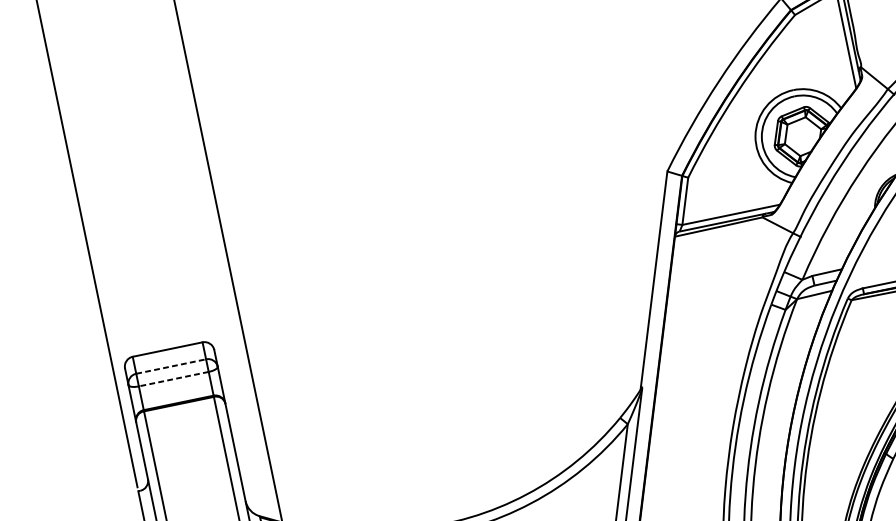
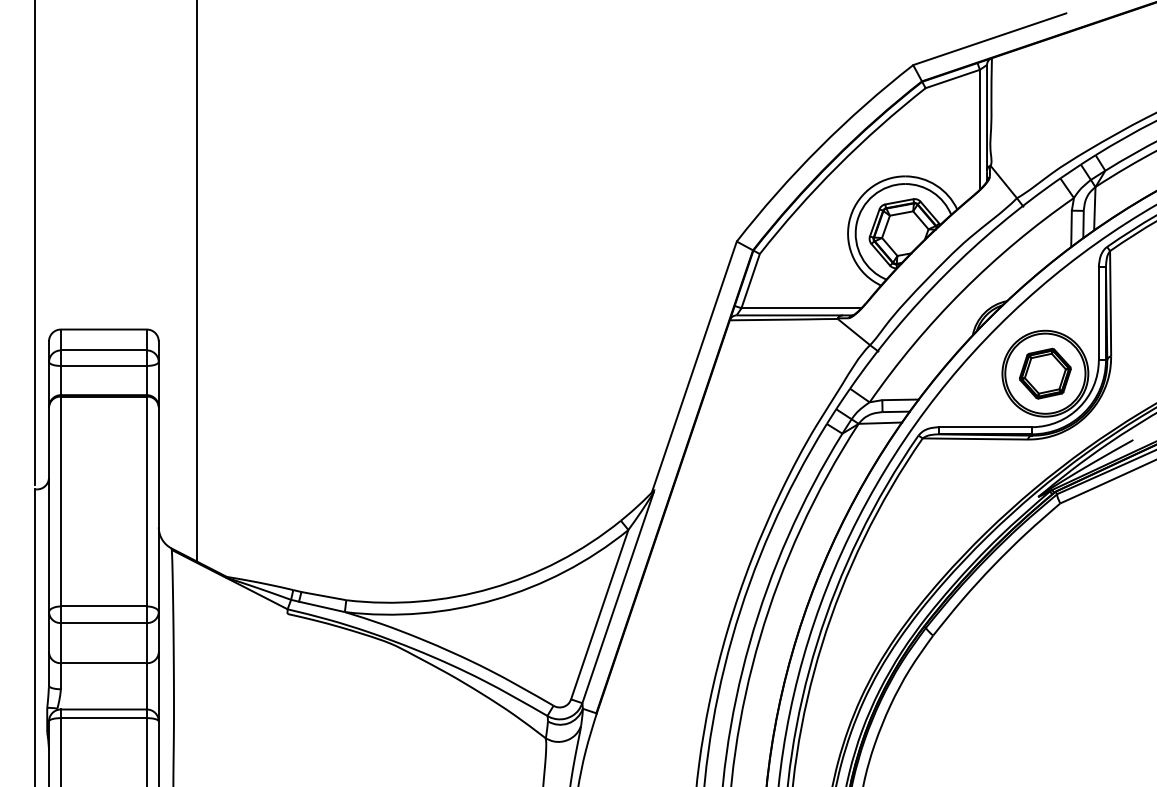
line: (170, 366) -> (103, 350), dashed -> solid
line: (173, 378) -> (103, 365), dashed -> solid

